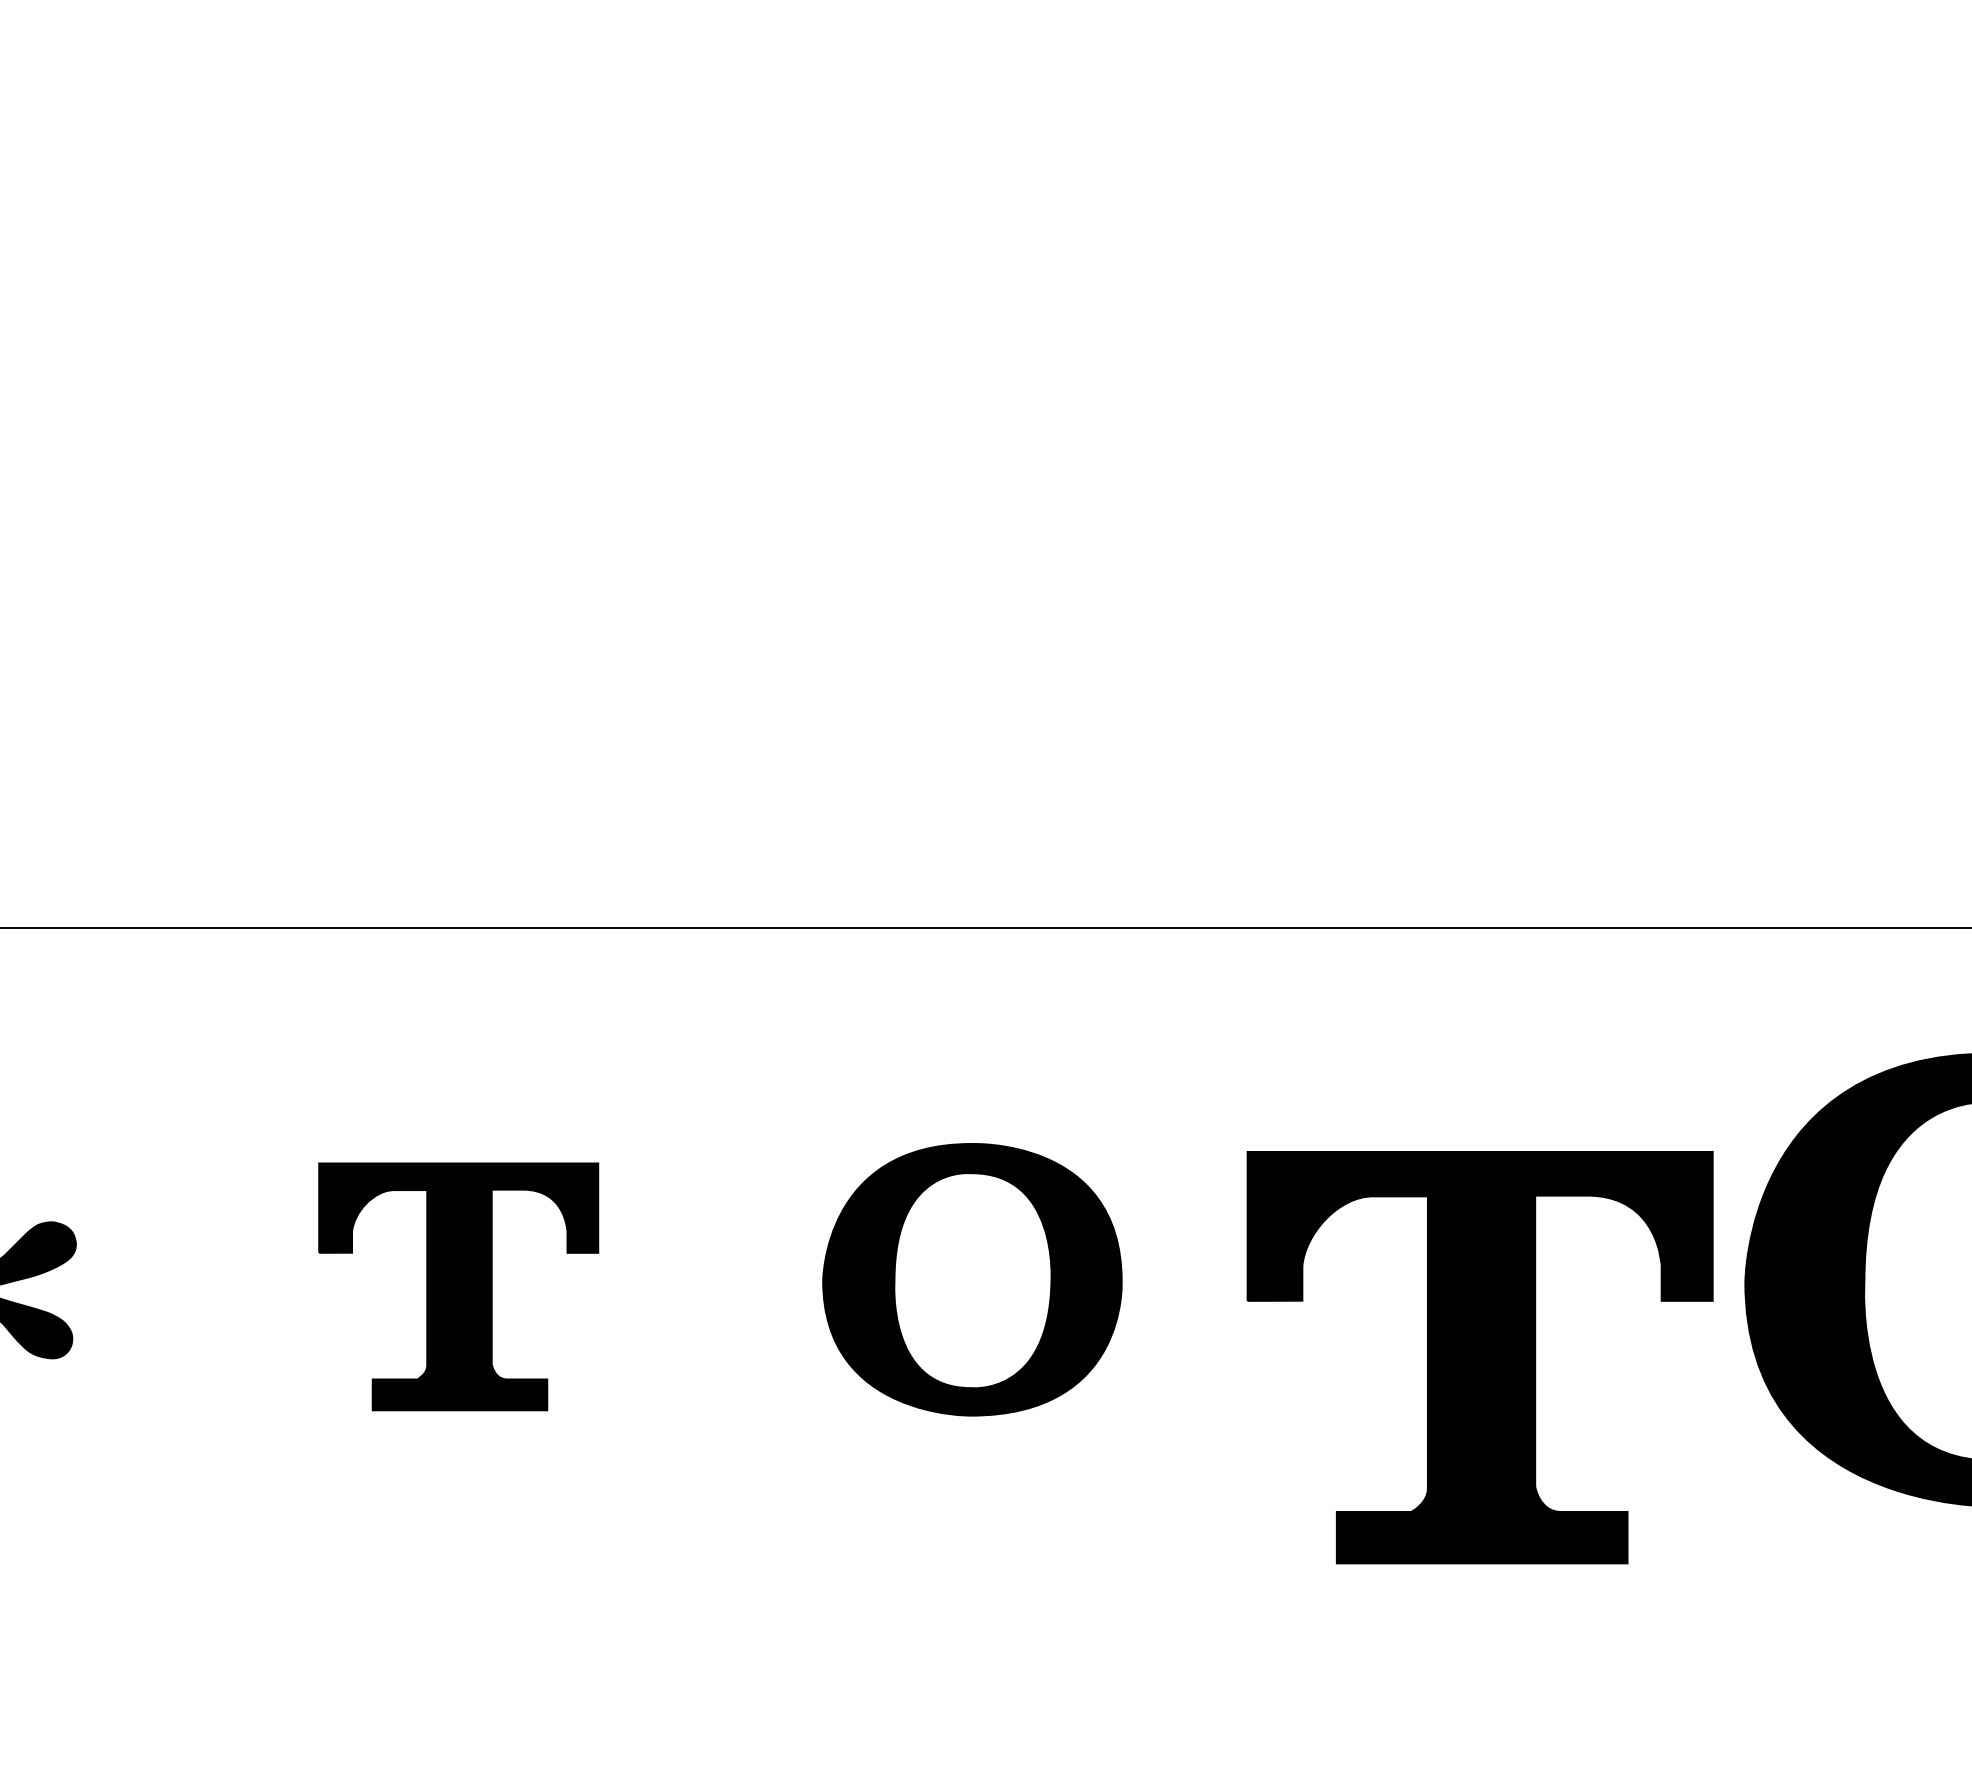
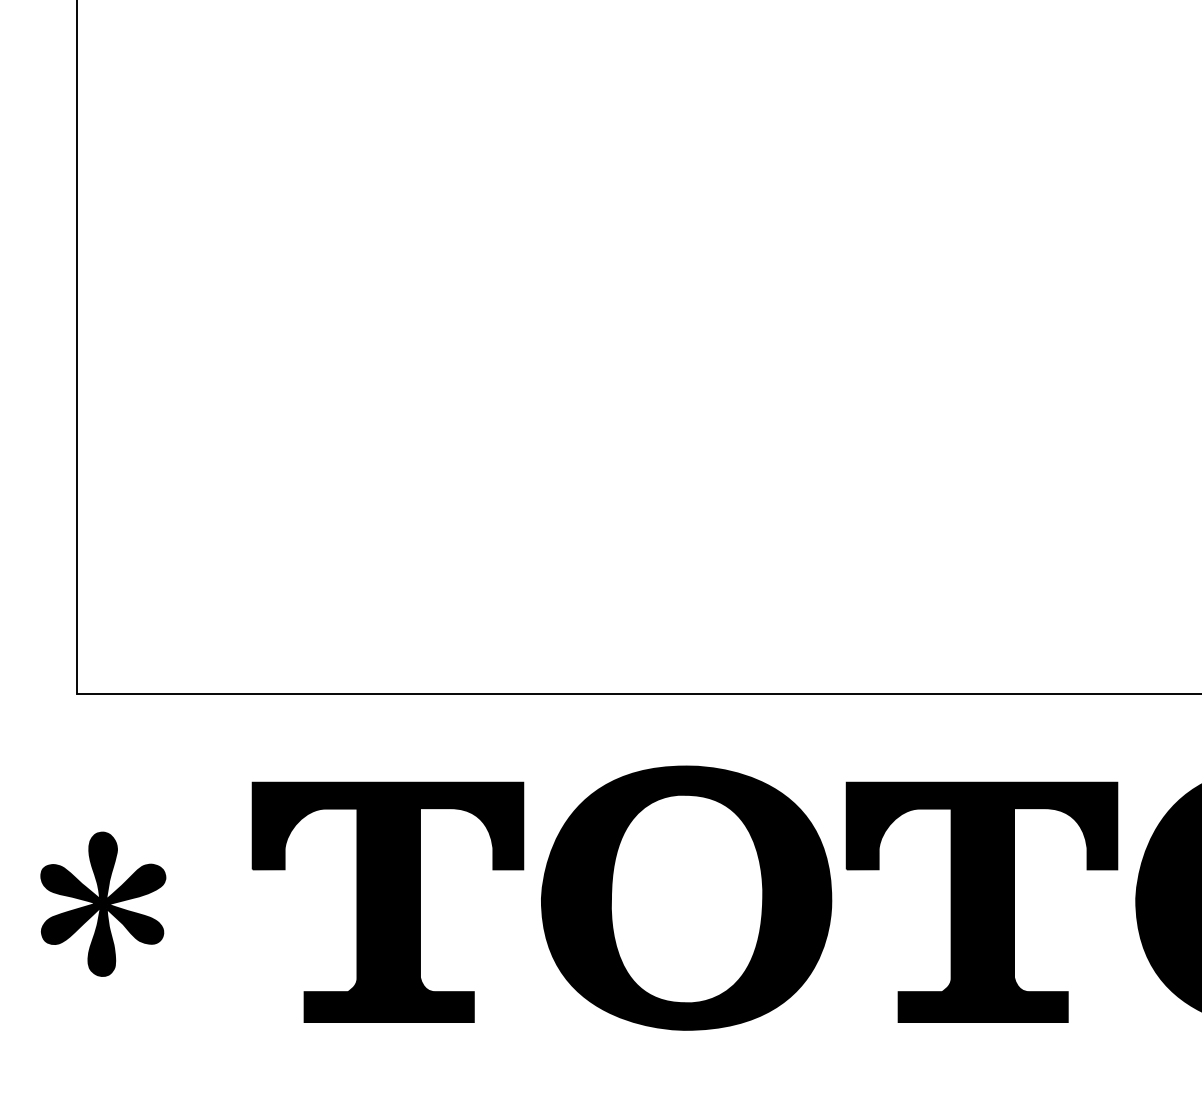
part: (972, 1278) -> (686, 897), size x1.67
part: (457, 1285) -> (387, 901), size x1.67
part: (1479, 1356) -> (981, 901), moved

